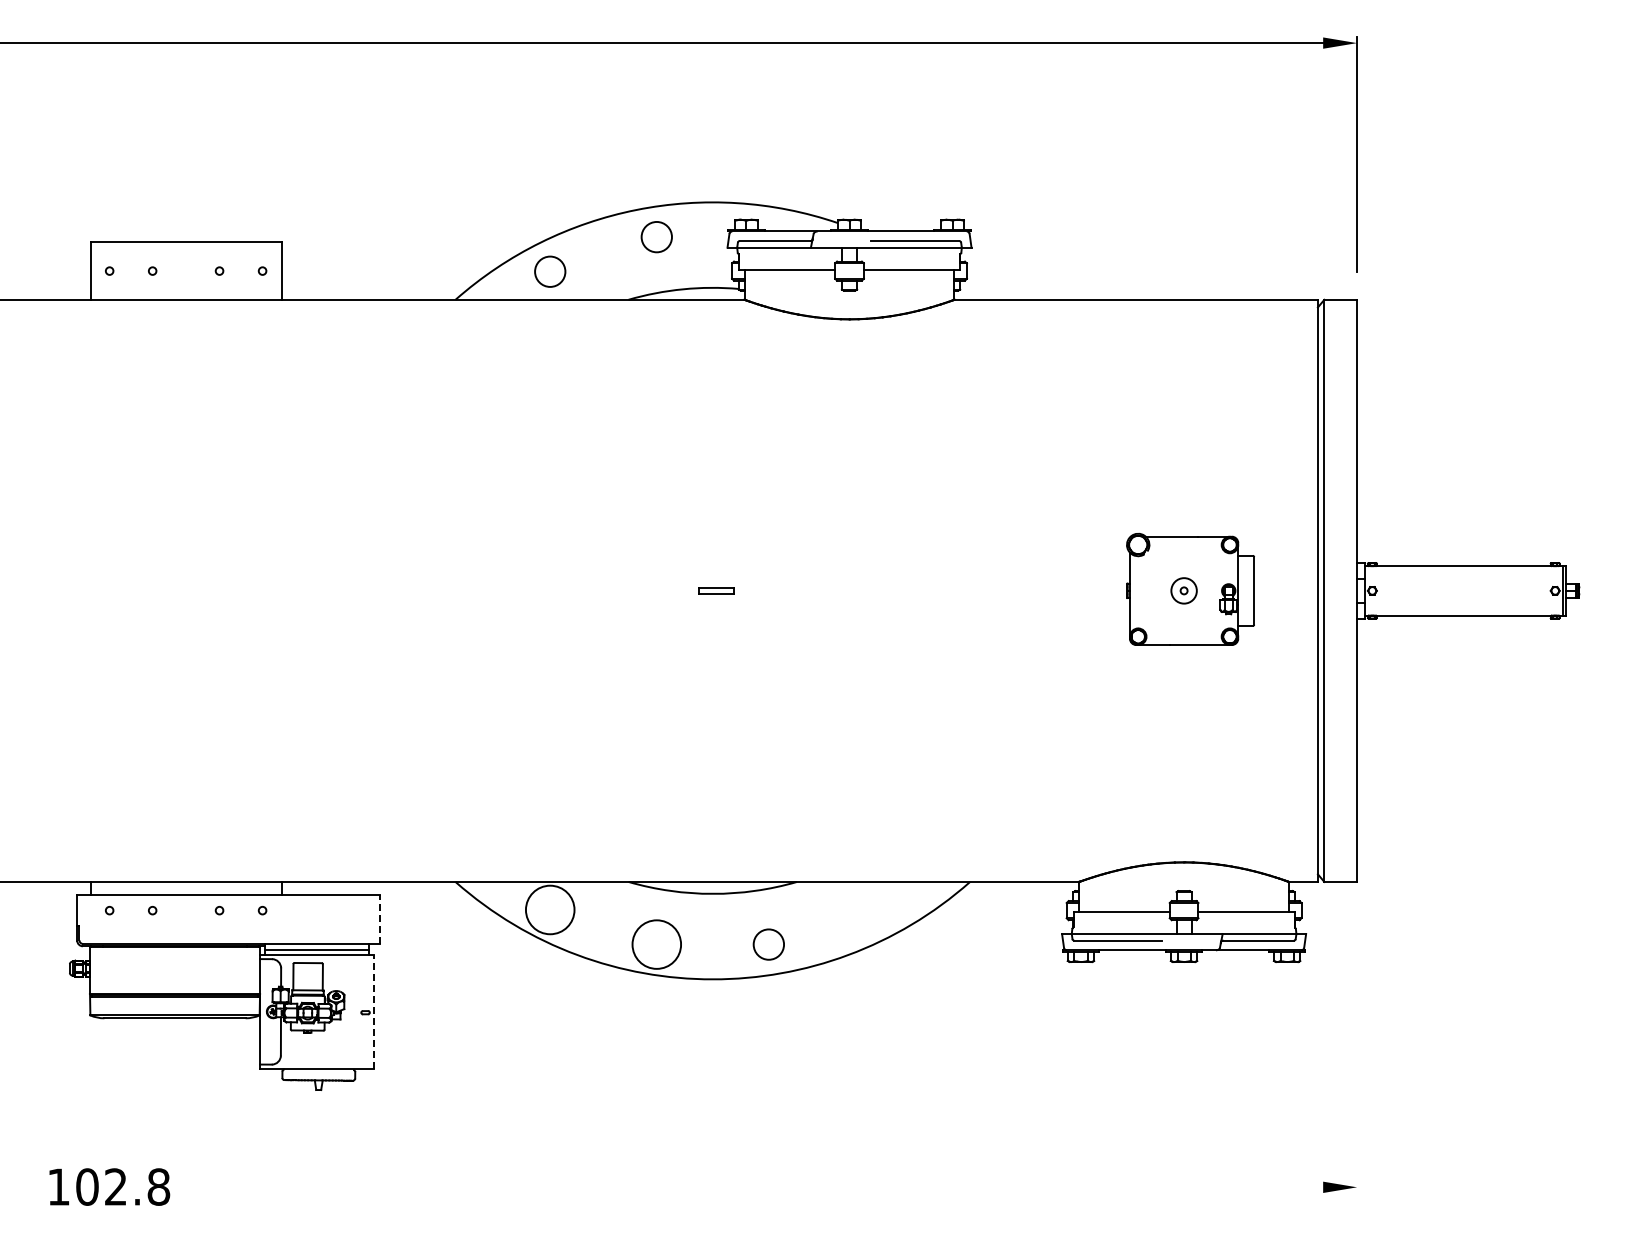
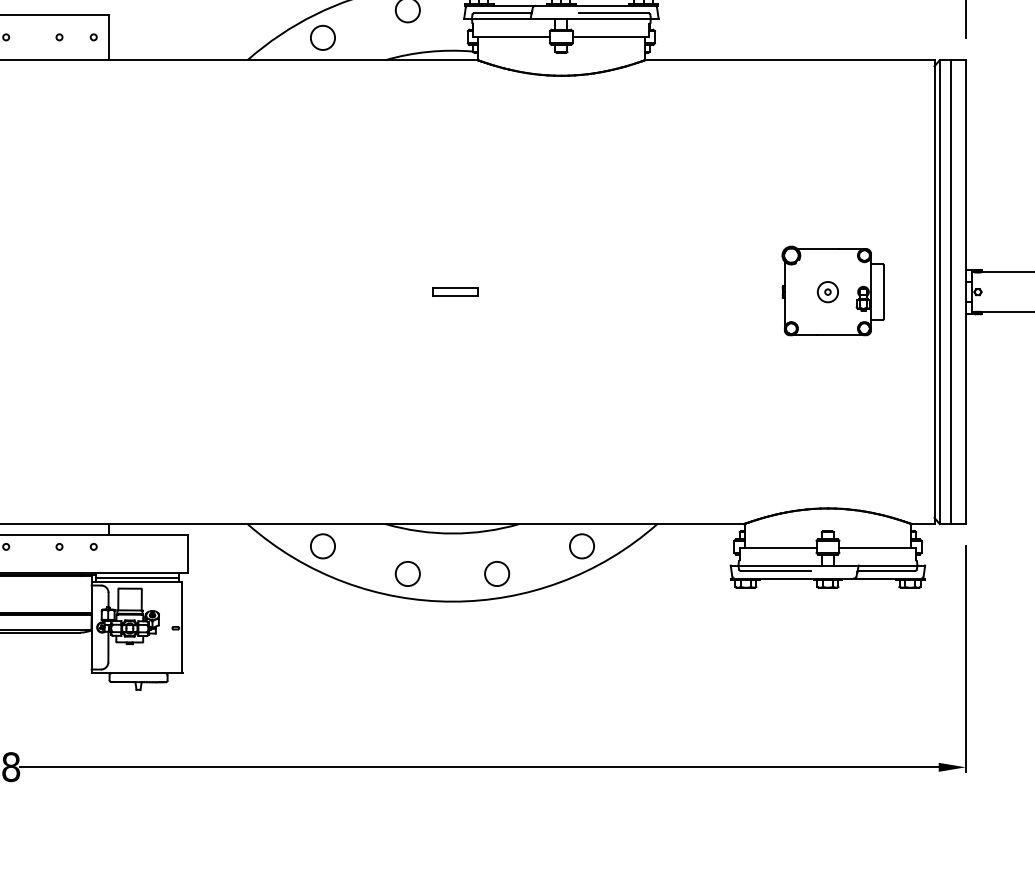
part: (716, 590) -> (455, 291), size x1.67
line: (1338, 590) -> (950, 291), added
circle: (550, 909) -> (323, 545), size x0.62
circle: (875, 909) -> (582, 545), added
line: (380, 919) -> (187, 553), dashed -> solid
circle: (656, 944) -> (407, 573), size x0.62
line: (373, 1011) -> (182, 627), dashed -> solid
line: (1357, 1051) -> (966, 659), added
line: (746, 1187) -> (479, 767), added

